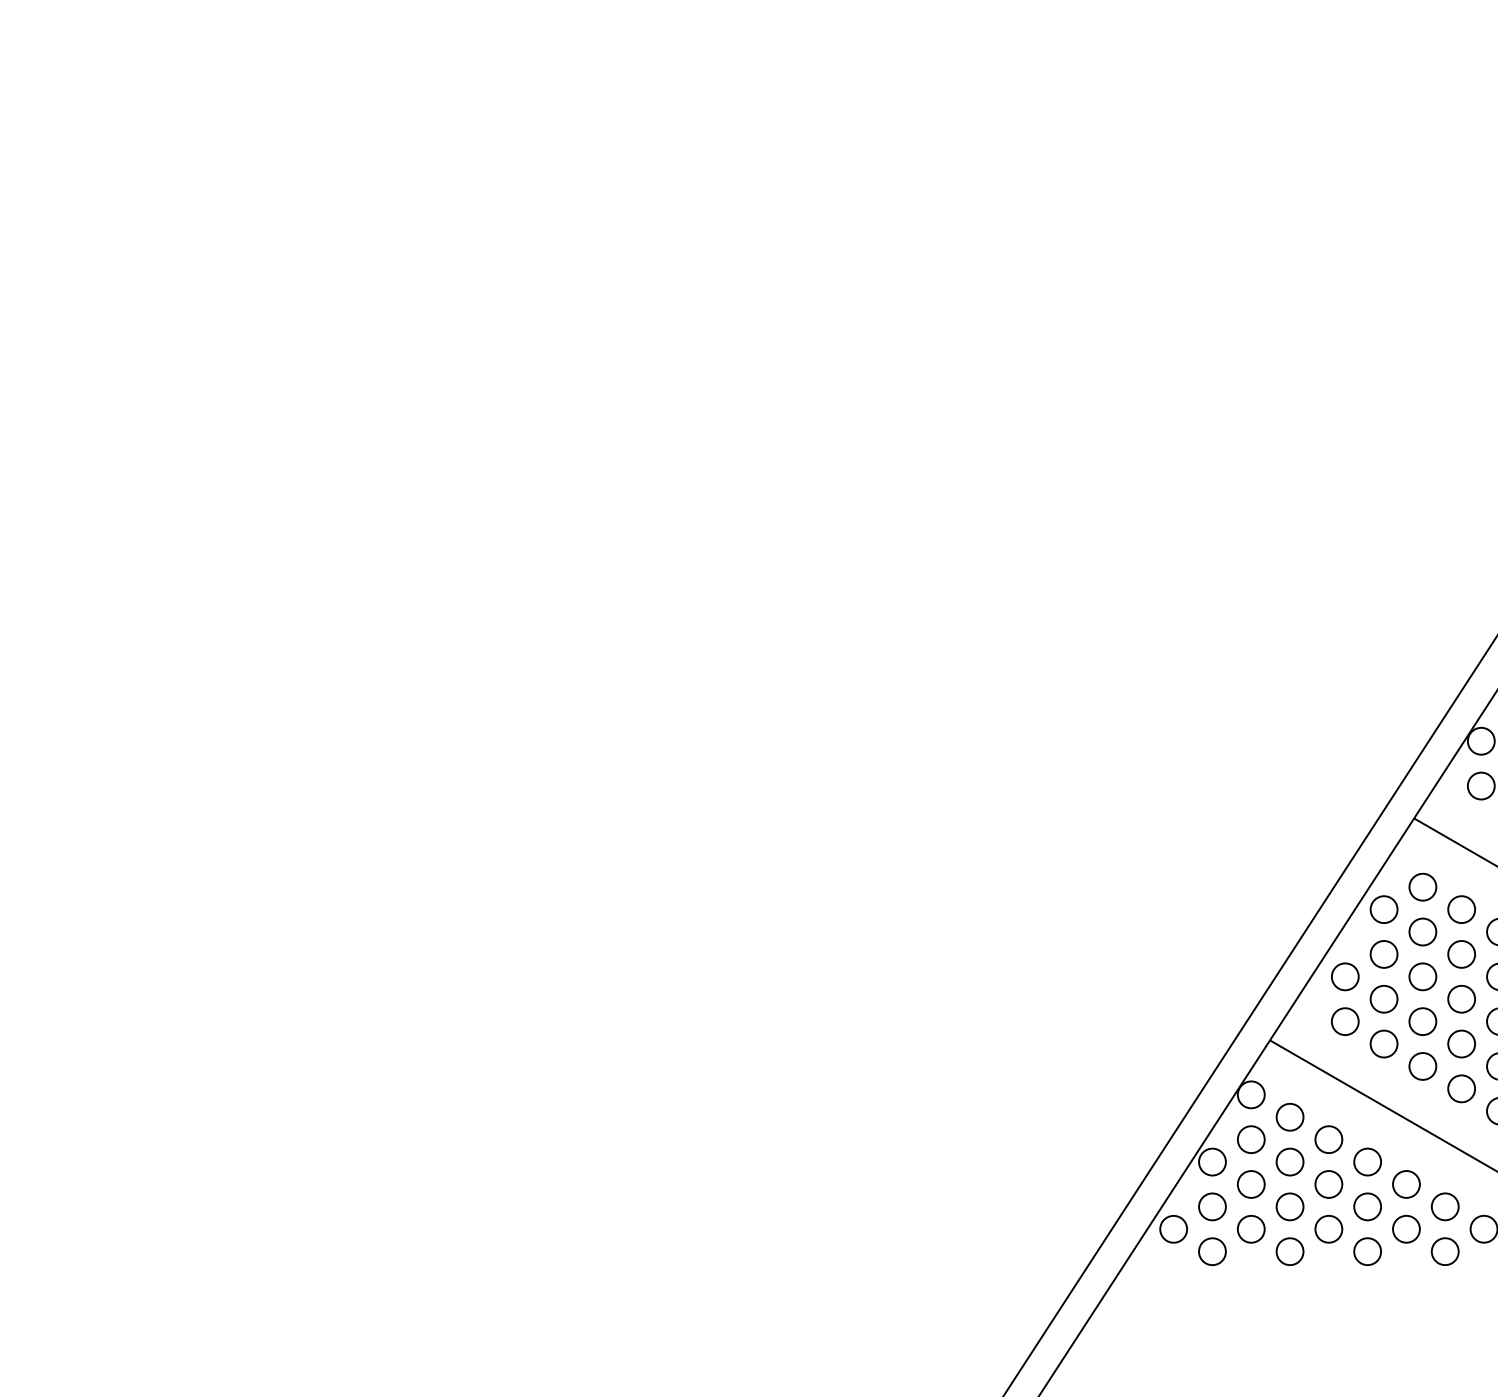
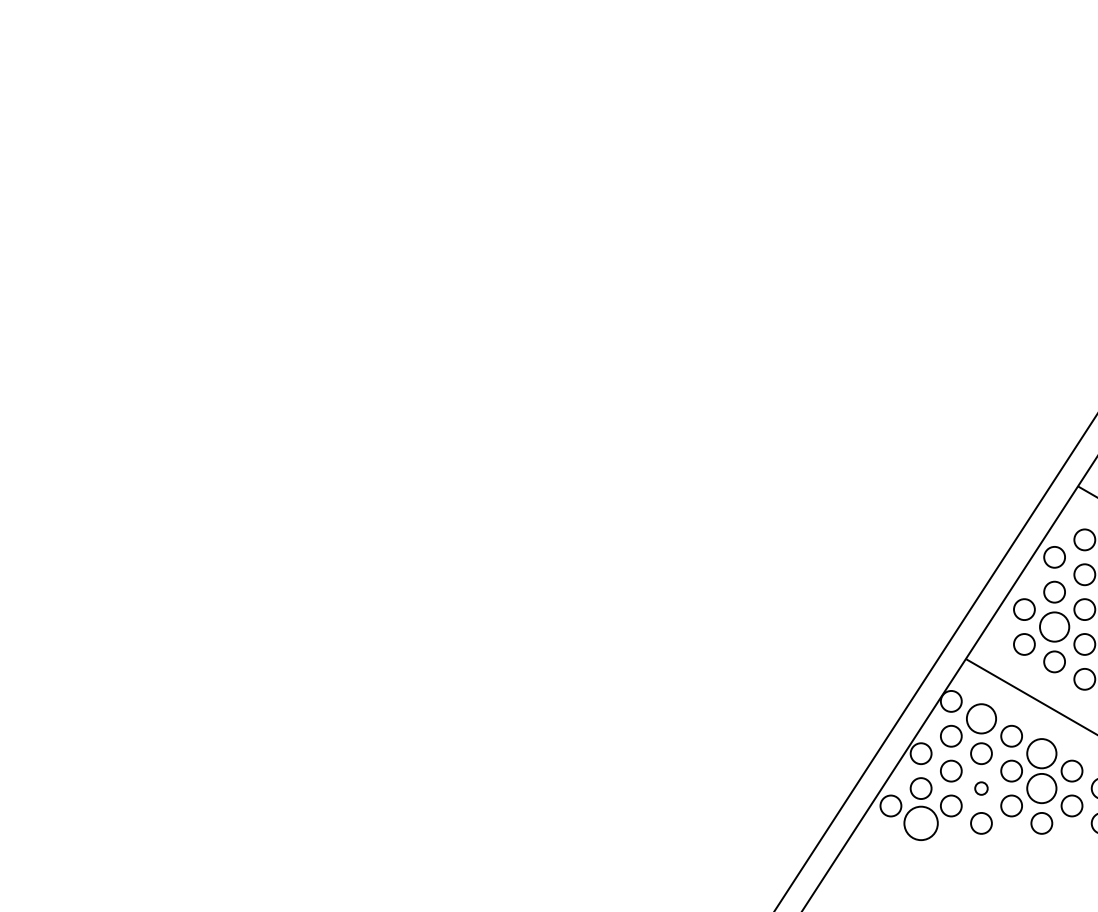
circle: (1383, 998) -> (1054, 626), size x1.4
circle: (1289, 1116) -> (981, 718), size x1.4
circle: (1367, 1161) -> (1041, 753), size x1.4
circle: (1289, 1206) -> (981, 788), size x0.6
circle: (1367, 1206) -> (1041, 788), size x1.4
circle: (1212, 1251) -> (921, 823), size x1.6

